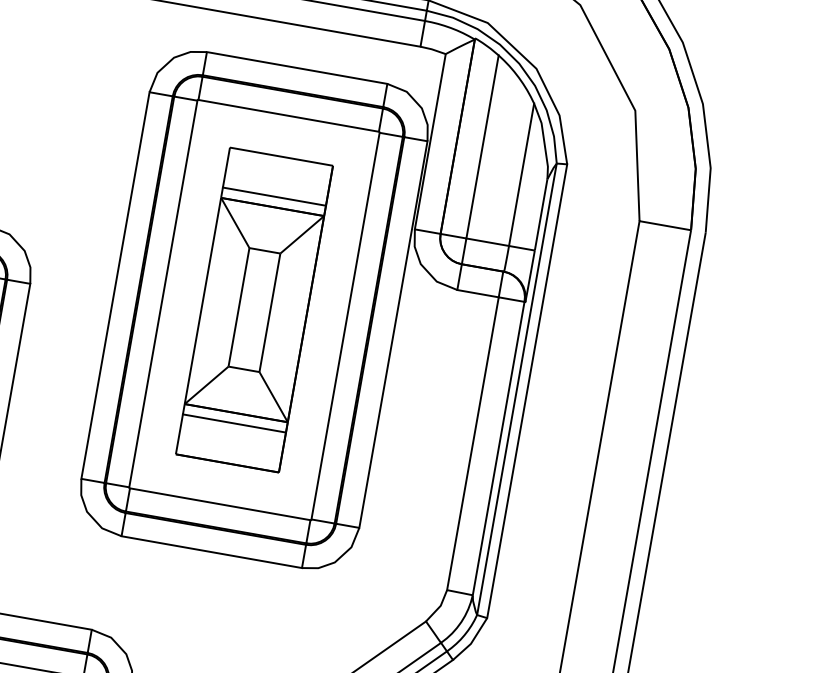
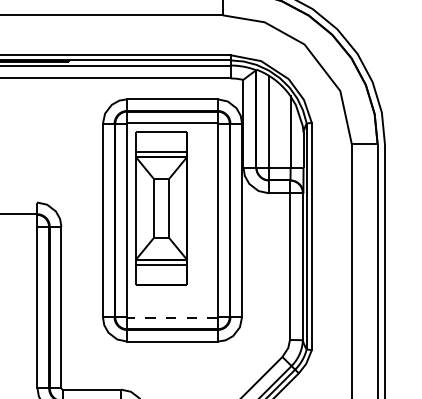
part: (254, 310) -> (161, 208), moved
line: (220, 503) -> (172, 317), solid -> dashed

